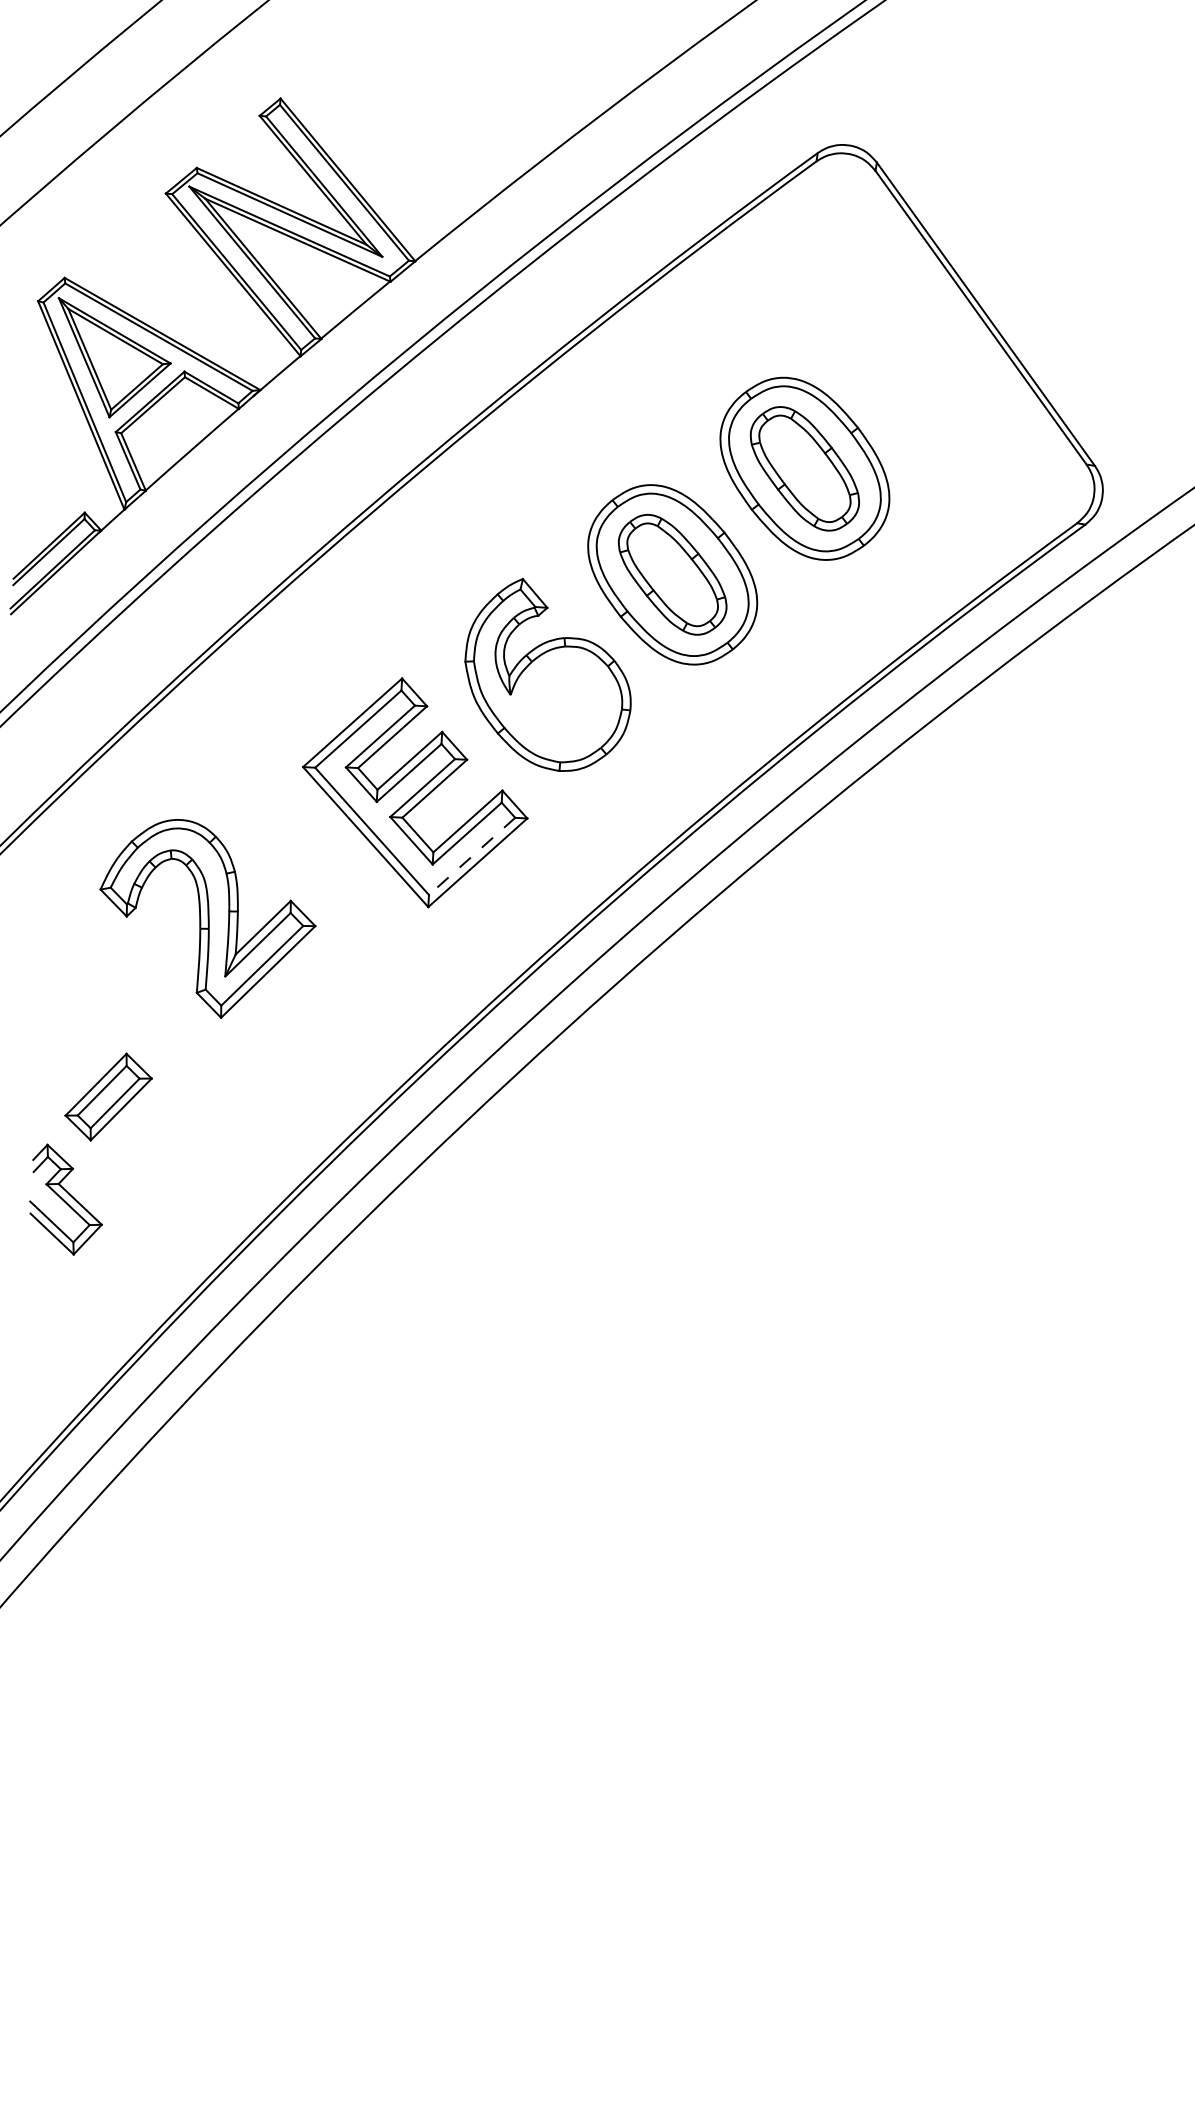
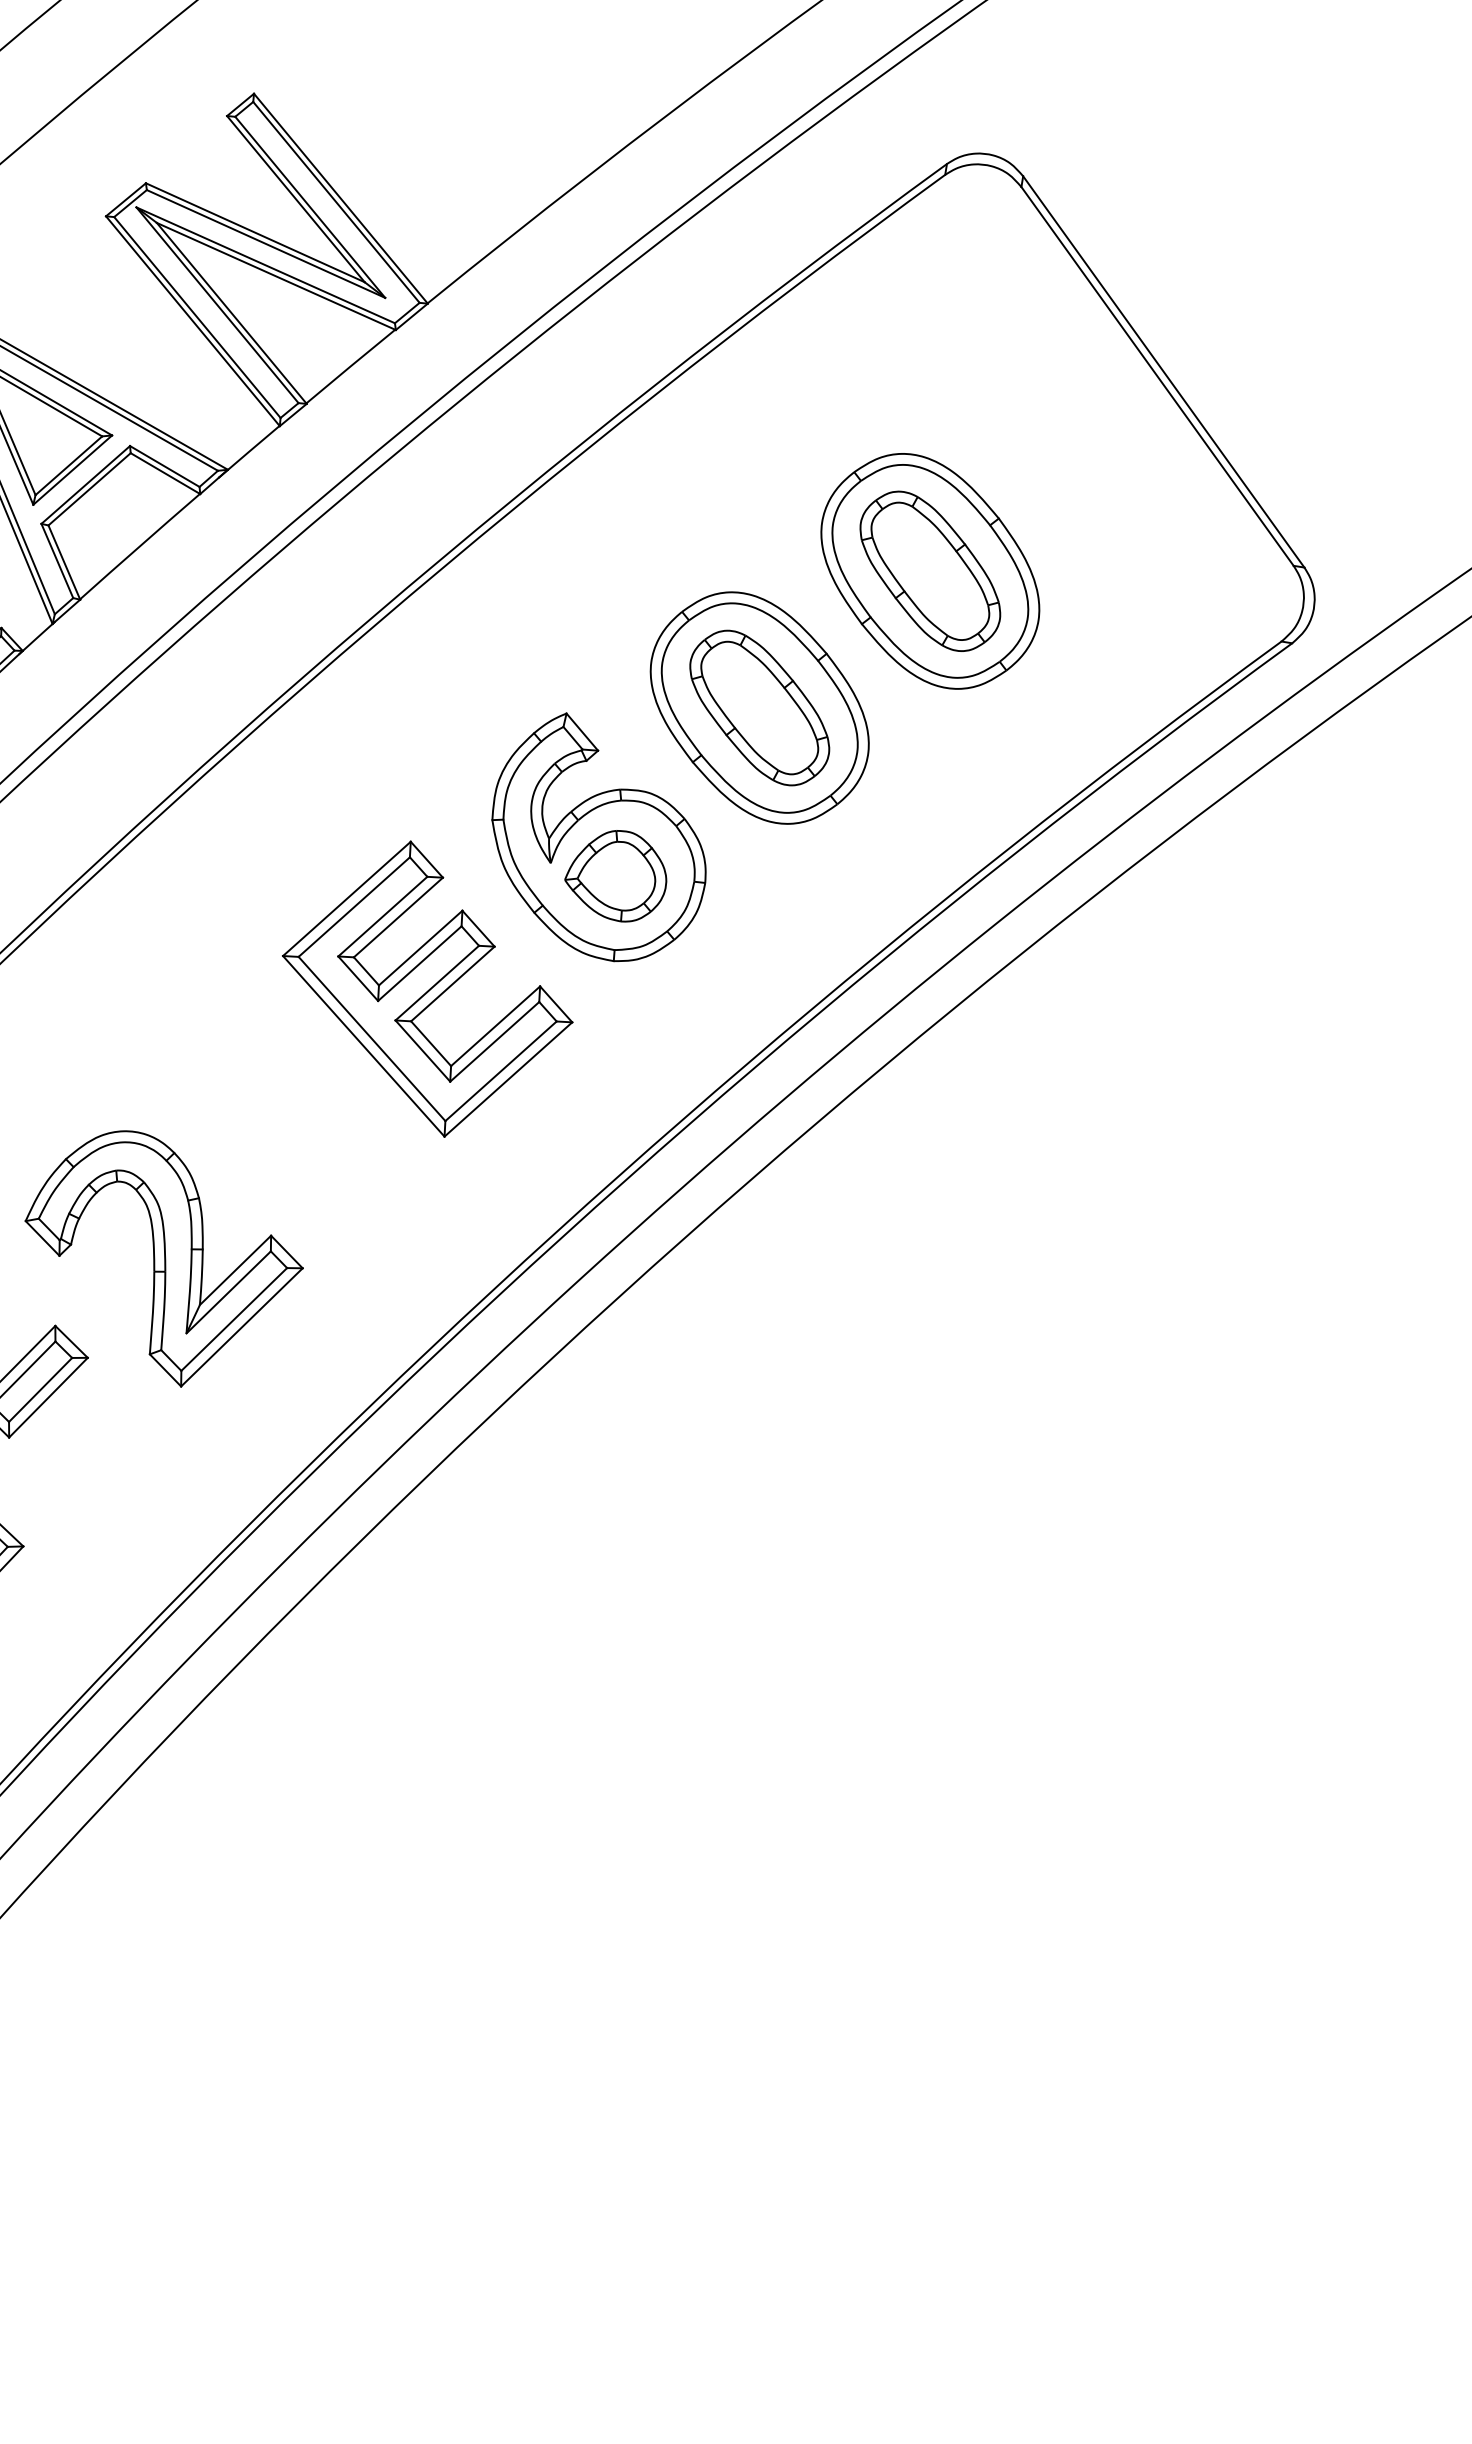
part: (561, 705) -> (616, 876), added
line: (472, 856) -> (501, 1071), dashed -> solid
part: (207, 918) -> (163, 1258), moved

